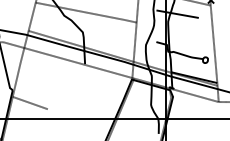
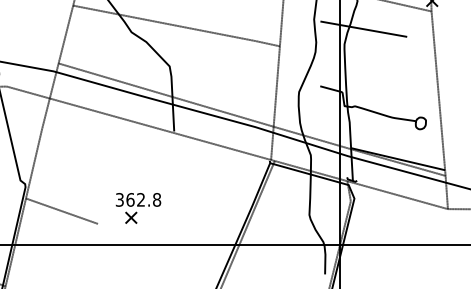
part: (67, 101) -> (138, 208), added

